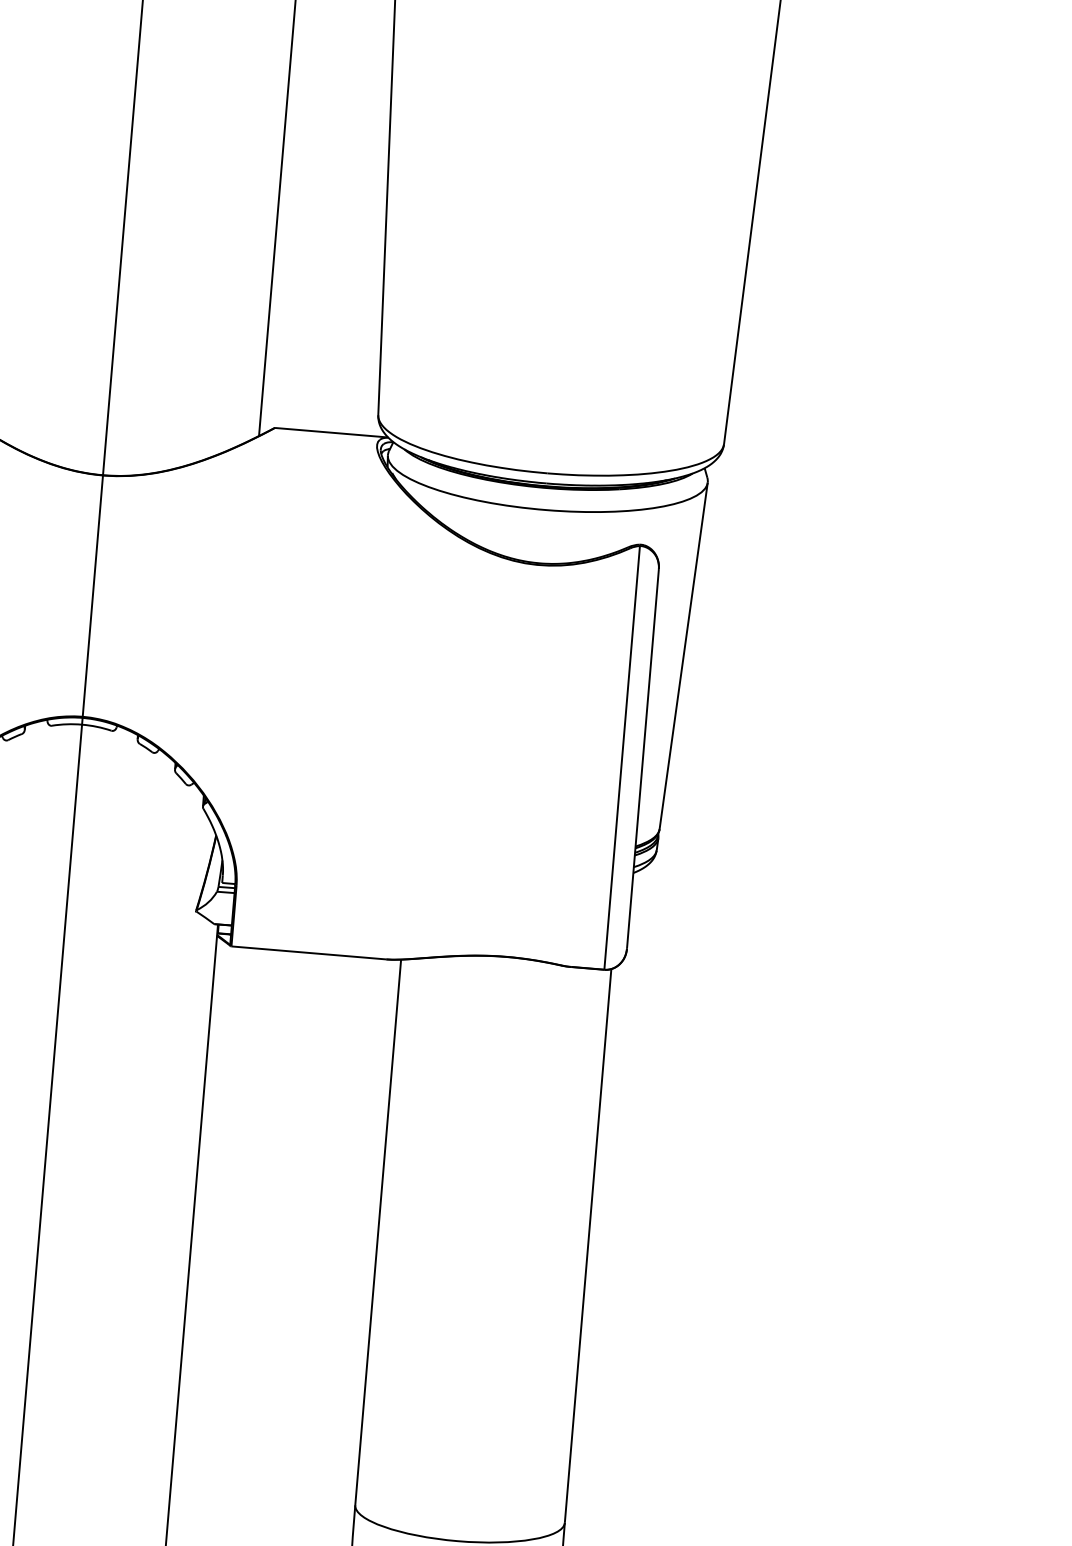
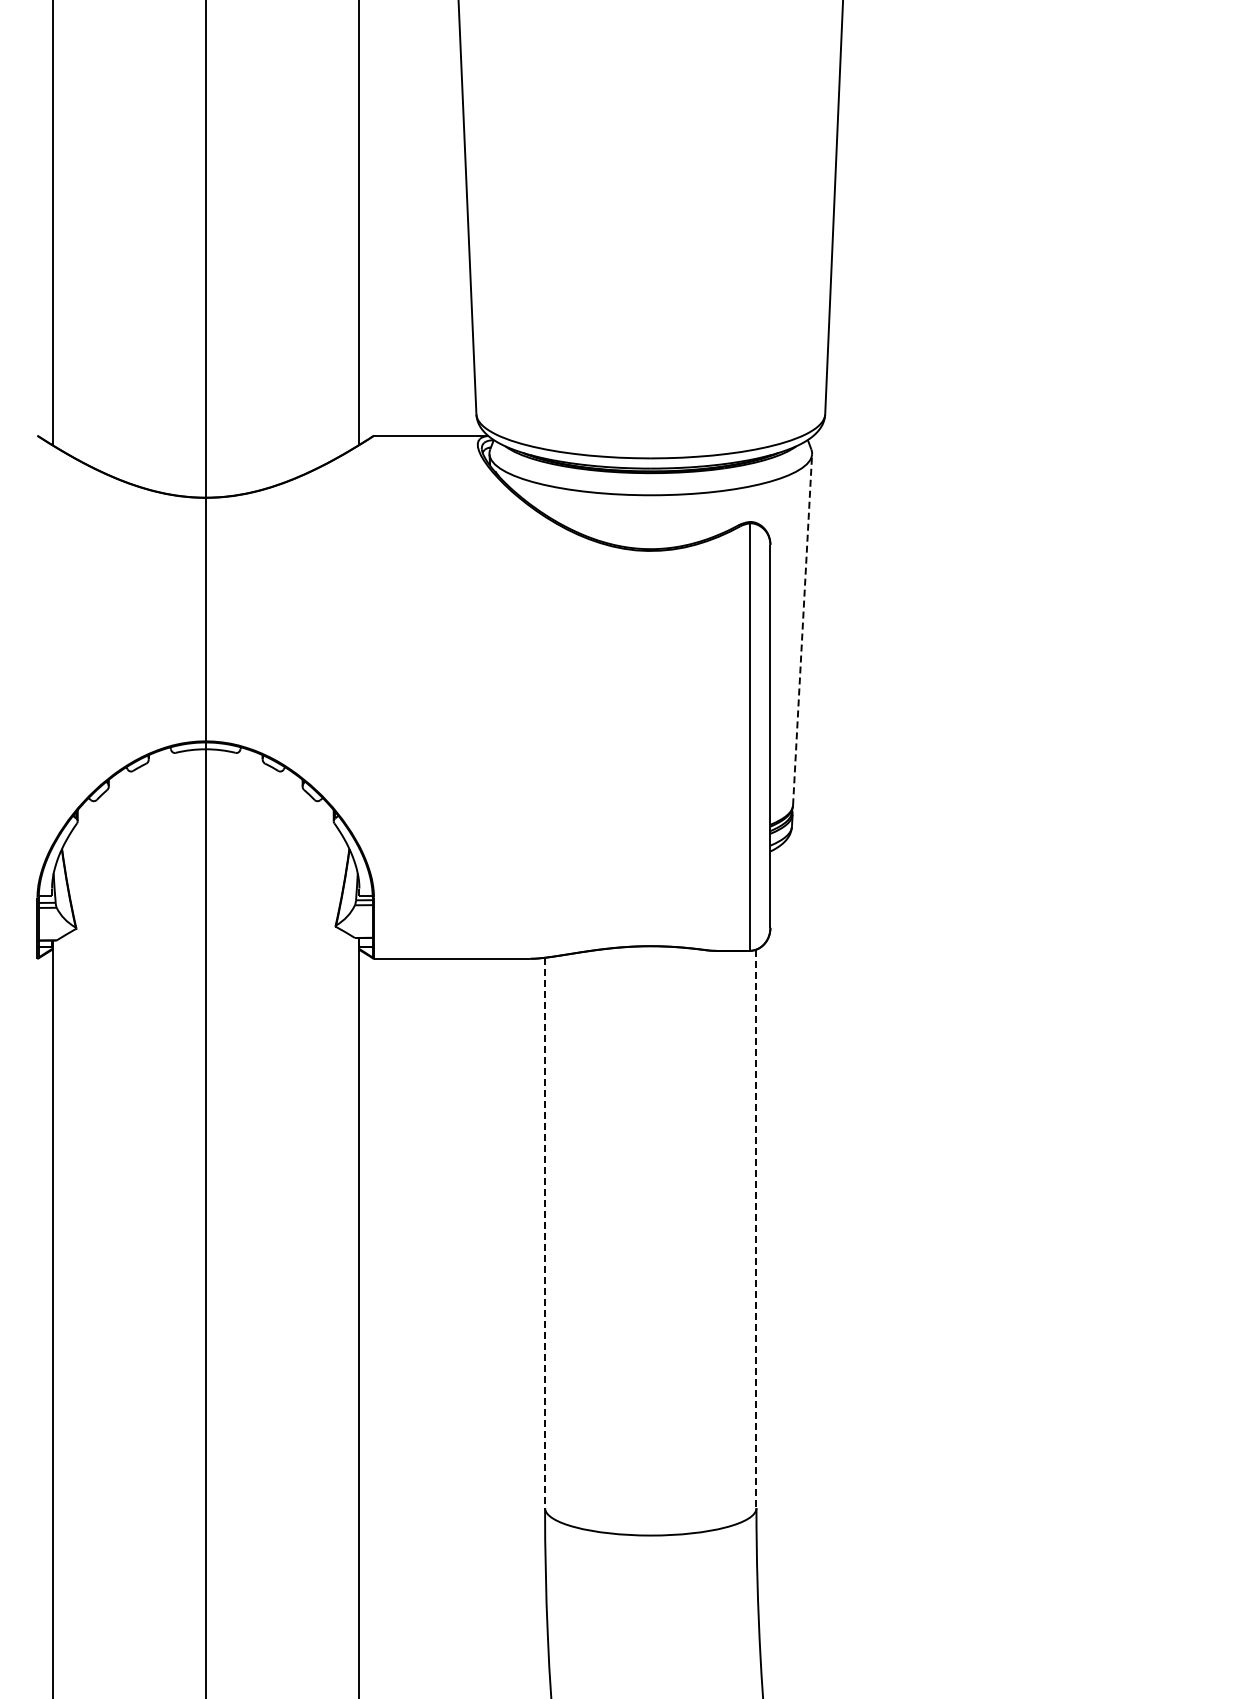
line: (683, 655) -> (802, 629), solid -> dashed
line: (378, 1232) -> (545, 1233), solid -> dashed
line: (588, 1246) -> (756, 1229), solid -> dashed

